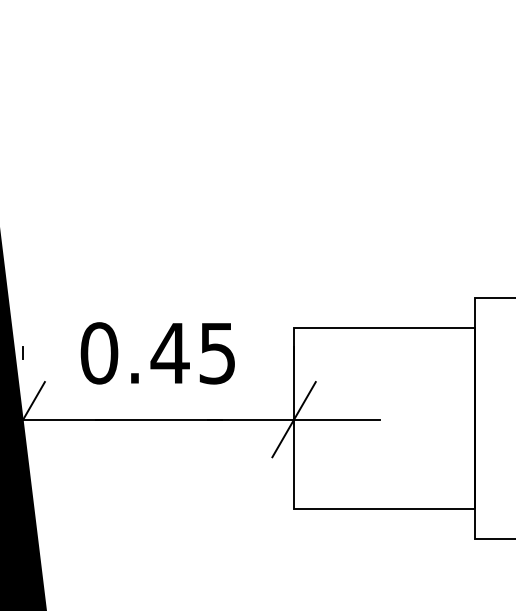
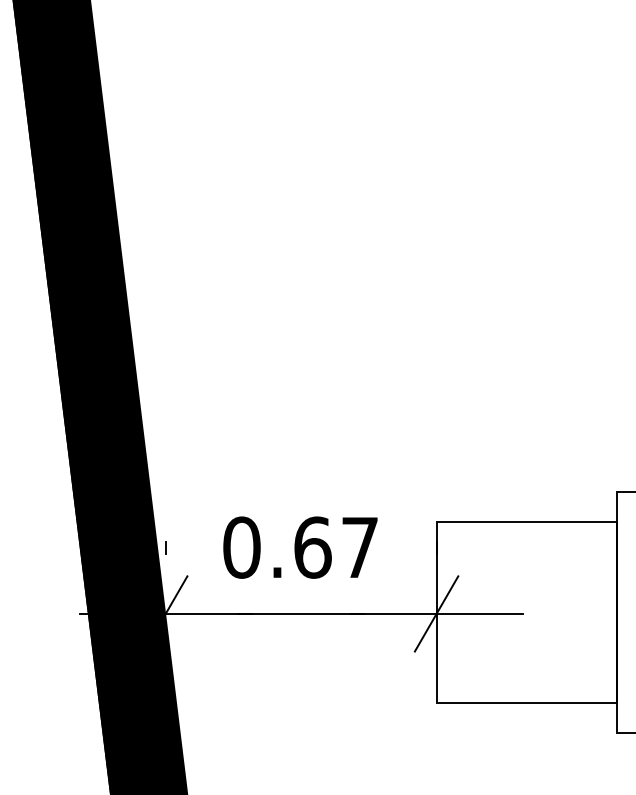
text: (193, 353) -> (335, 547), 0.45 -> 0.67

